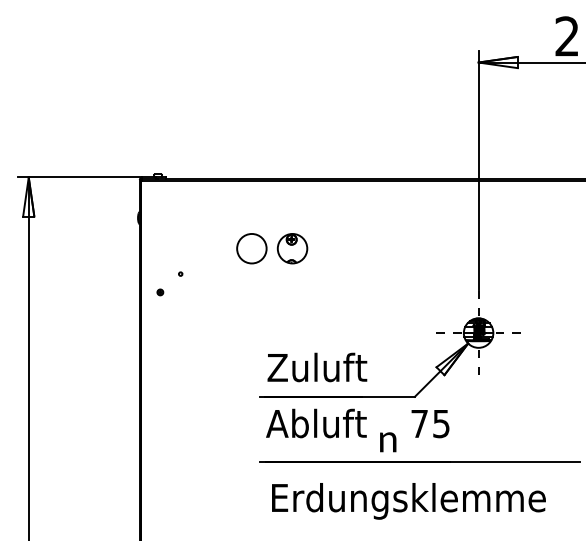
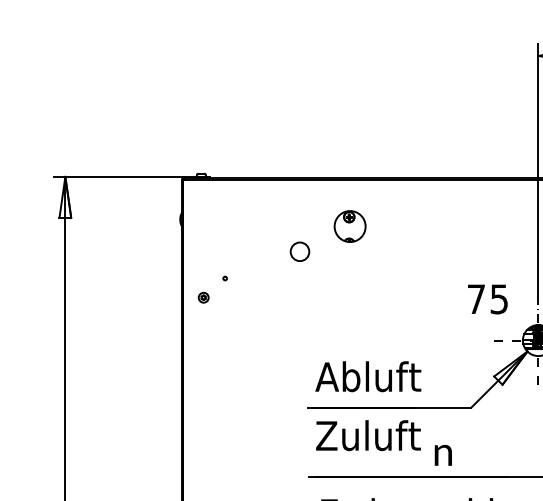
circle: (251, 248) -> (299, 251), size x0.6
part: (292, 248) -> (350, 226), moved
part: (160, 292) -> (203, 297), size x1.6
text: (287, 367) -> (337, 376), Zuluft -> Abluft
text: (287, 423) -> (337, 435), Abluft -> Zuluft
text: (430, 424) -> (487, 299), moved

